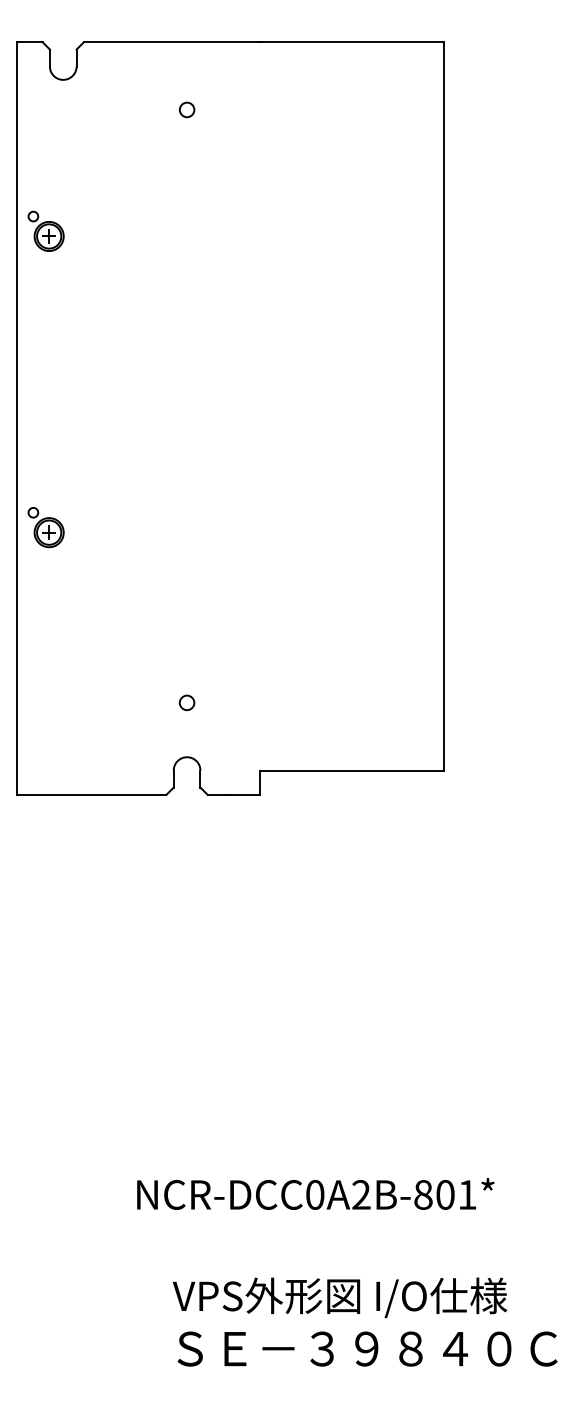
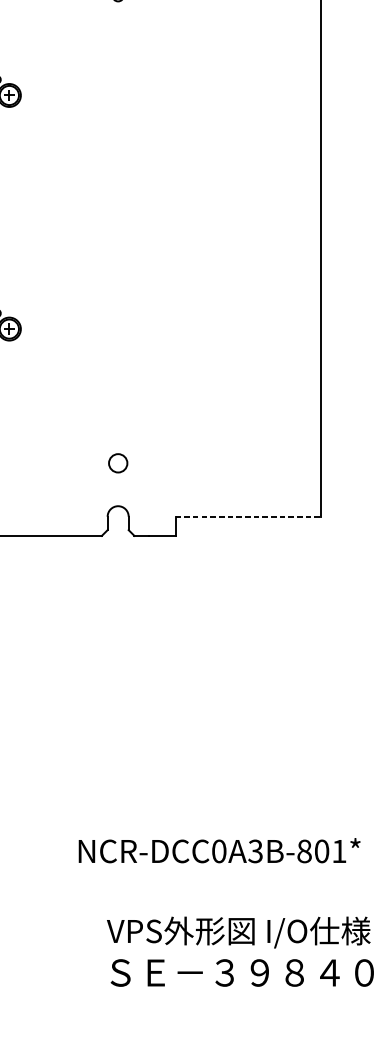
circle: (186, 702) -> (117, 463), size x1.6
line: (352, 770) -> (248, 516), solid -> dashed
text: (361, 1194) -> (255, 851), NCR-DCC0A2B-801* -> NCR-DCC0A3B-801*

